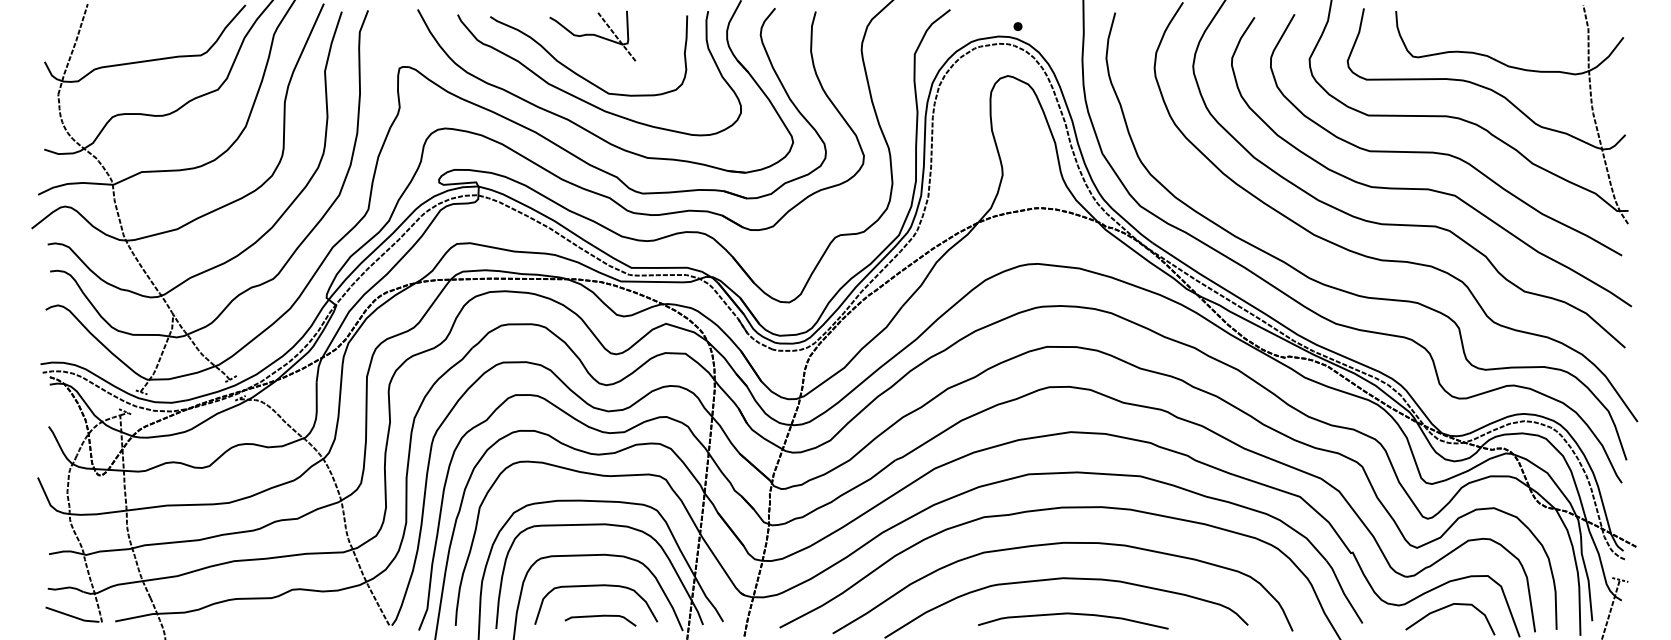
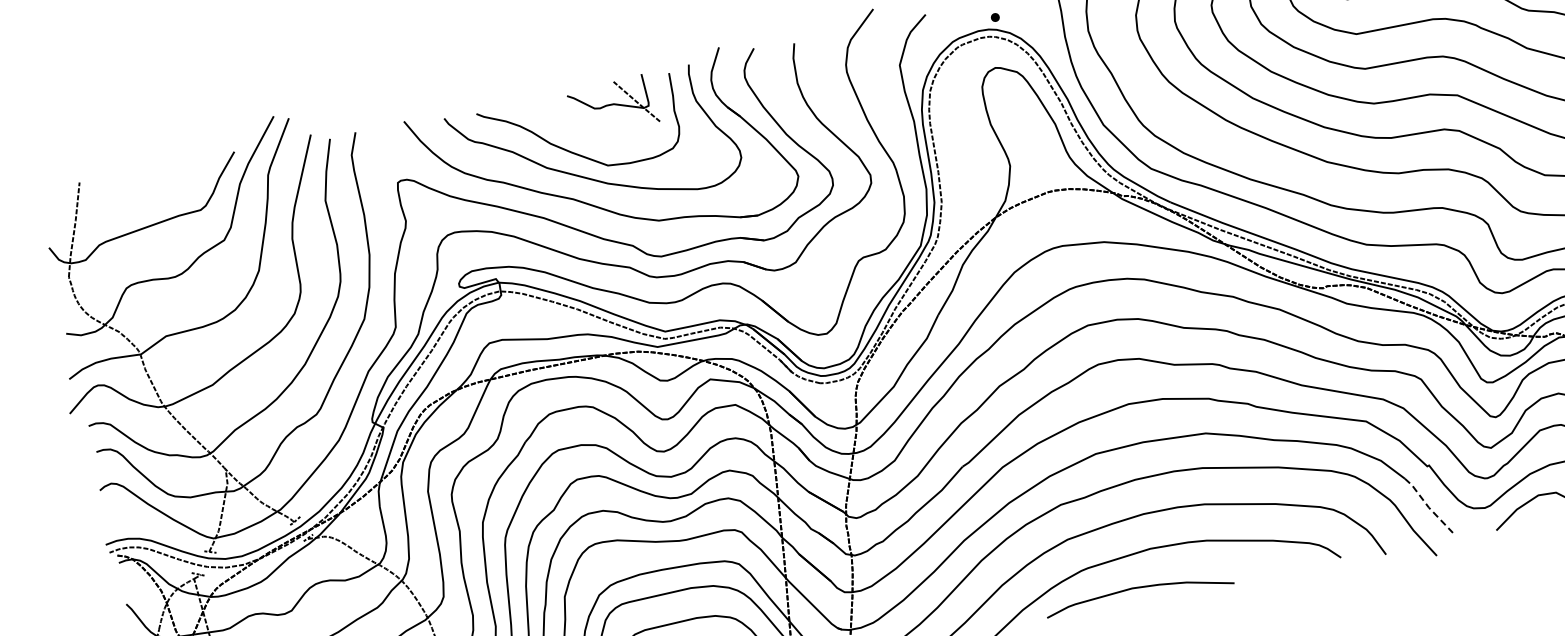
part: (592, 35) -> (612, 105), moved
line: (1343, 592) -> (1427, 506), solid -> dashed
curve: (1073, 614) -> (1138, 588), moved

